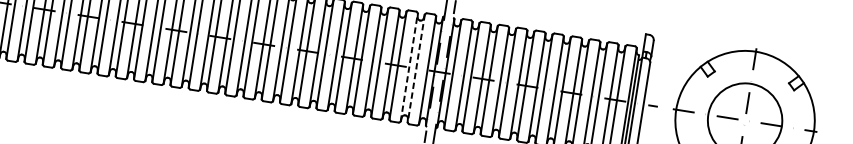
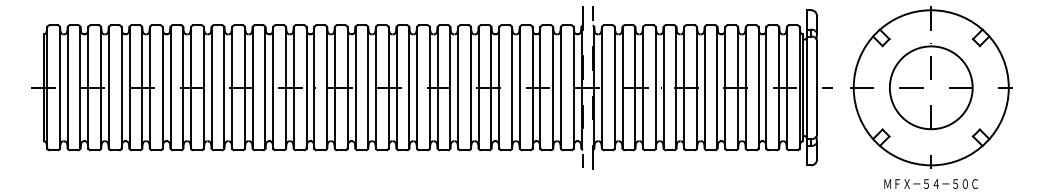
line: (409, 67) -> (553, 87), dashed -> solid
line: (416, 69) -> (561, 88), dashed -> solid

